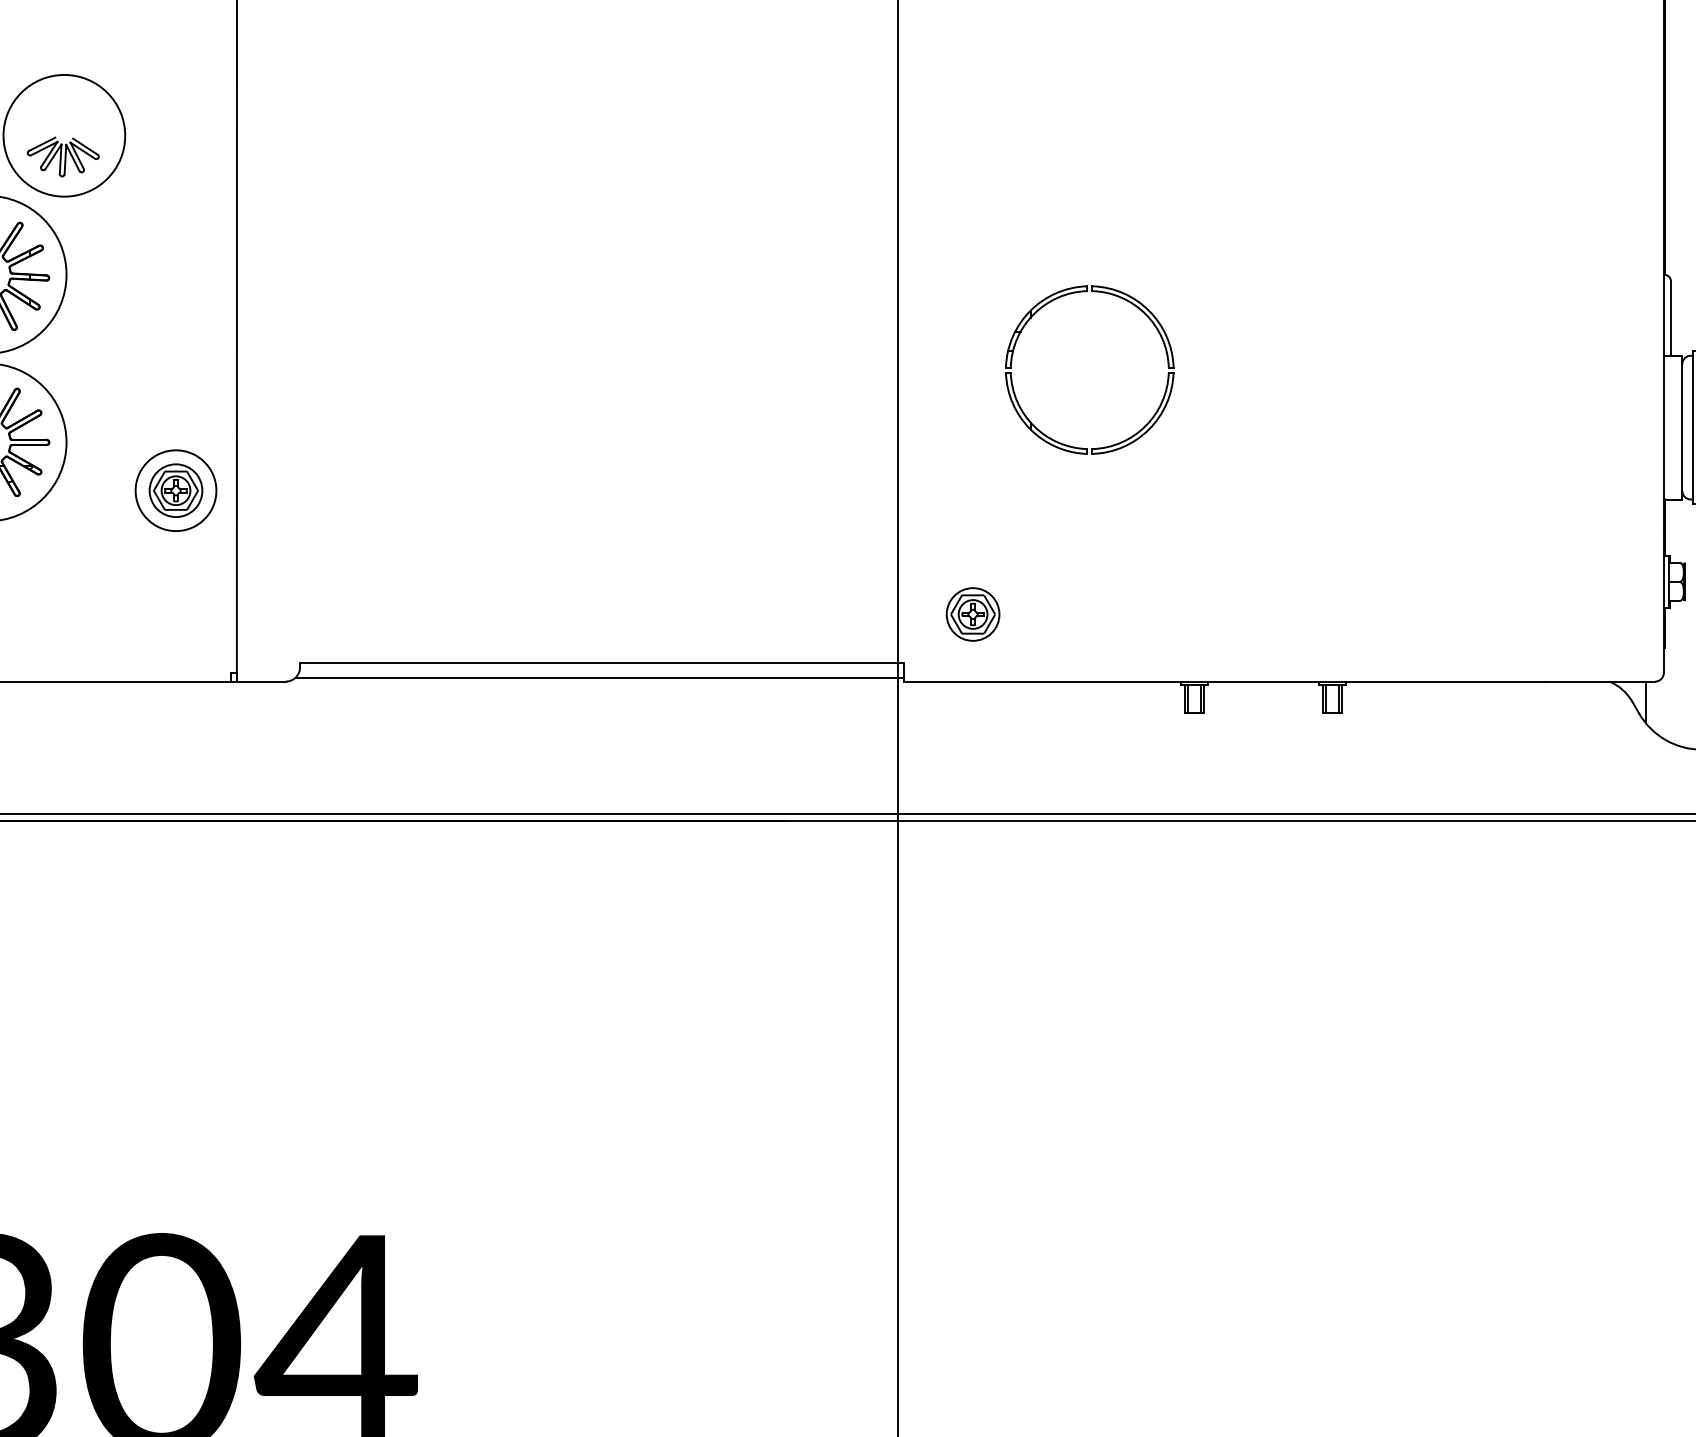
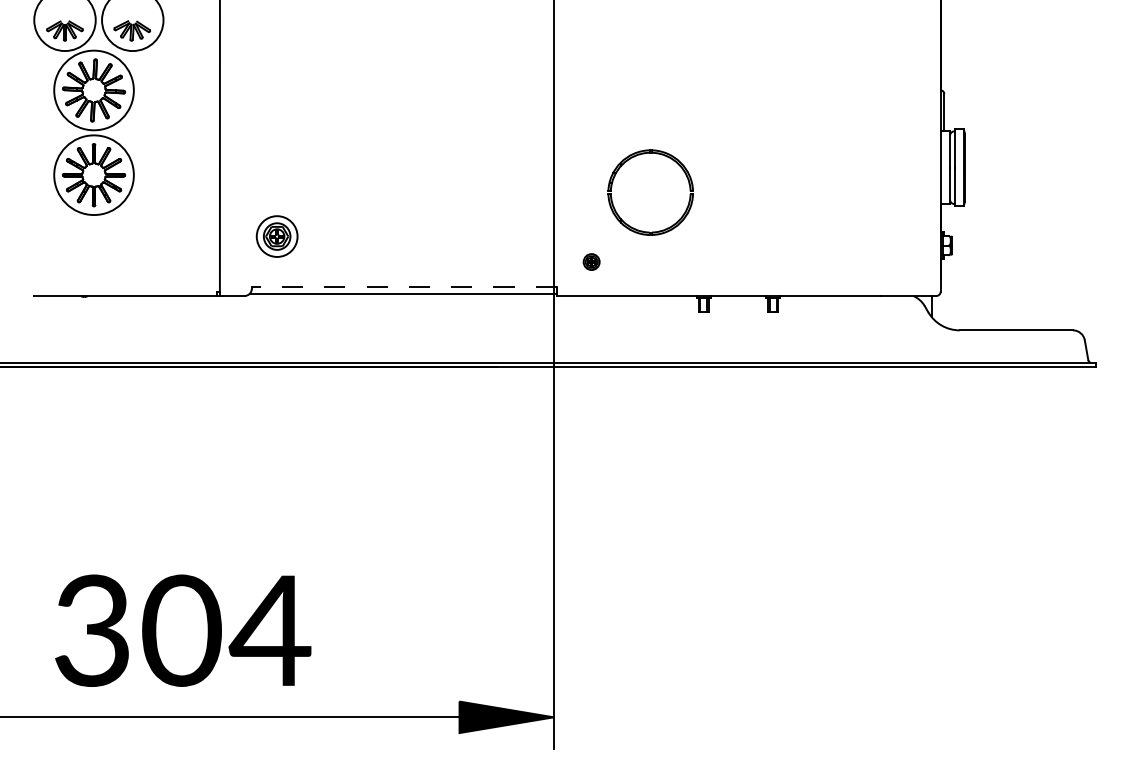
part: (1047, 306) -> (629, 160), moved
part: (174, 490) -> (276, 236), moved
part: (972, 613) -> (591, 261), size x0.6
line: (600, 662) -> (403, 286), solid -> dashed

